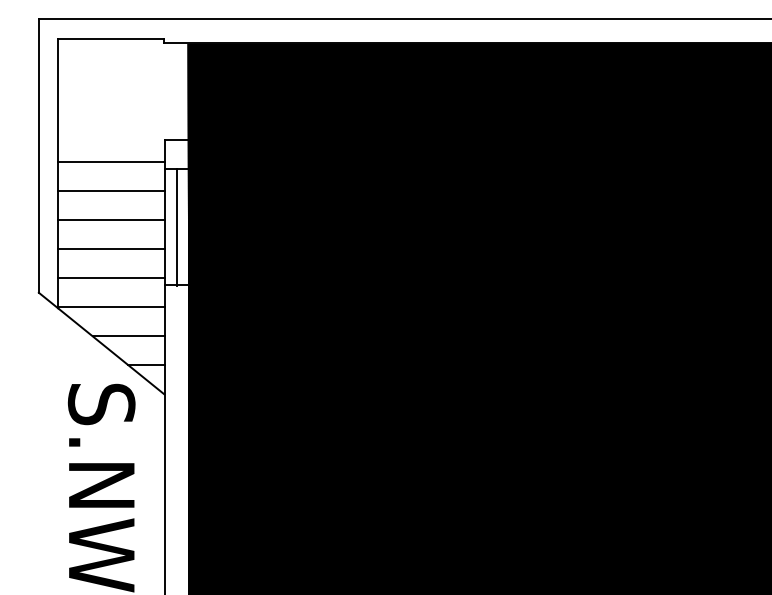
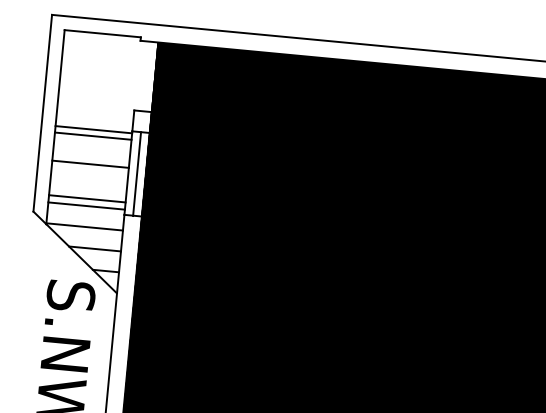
line: (111, 162) -> (93, 136), moved
line: (111, 191) -> (93, 130), moved
line: (111, 249) -> (87, 199), moved

